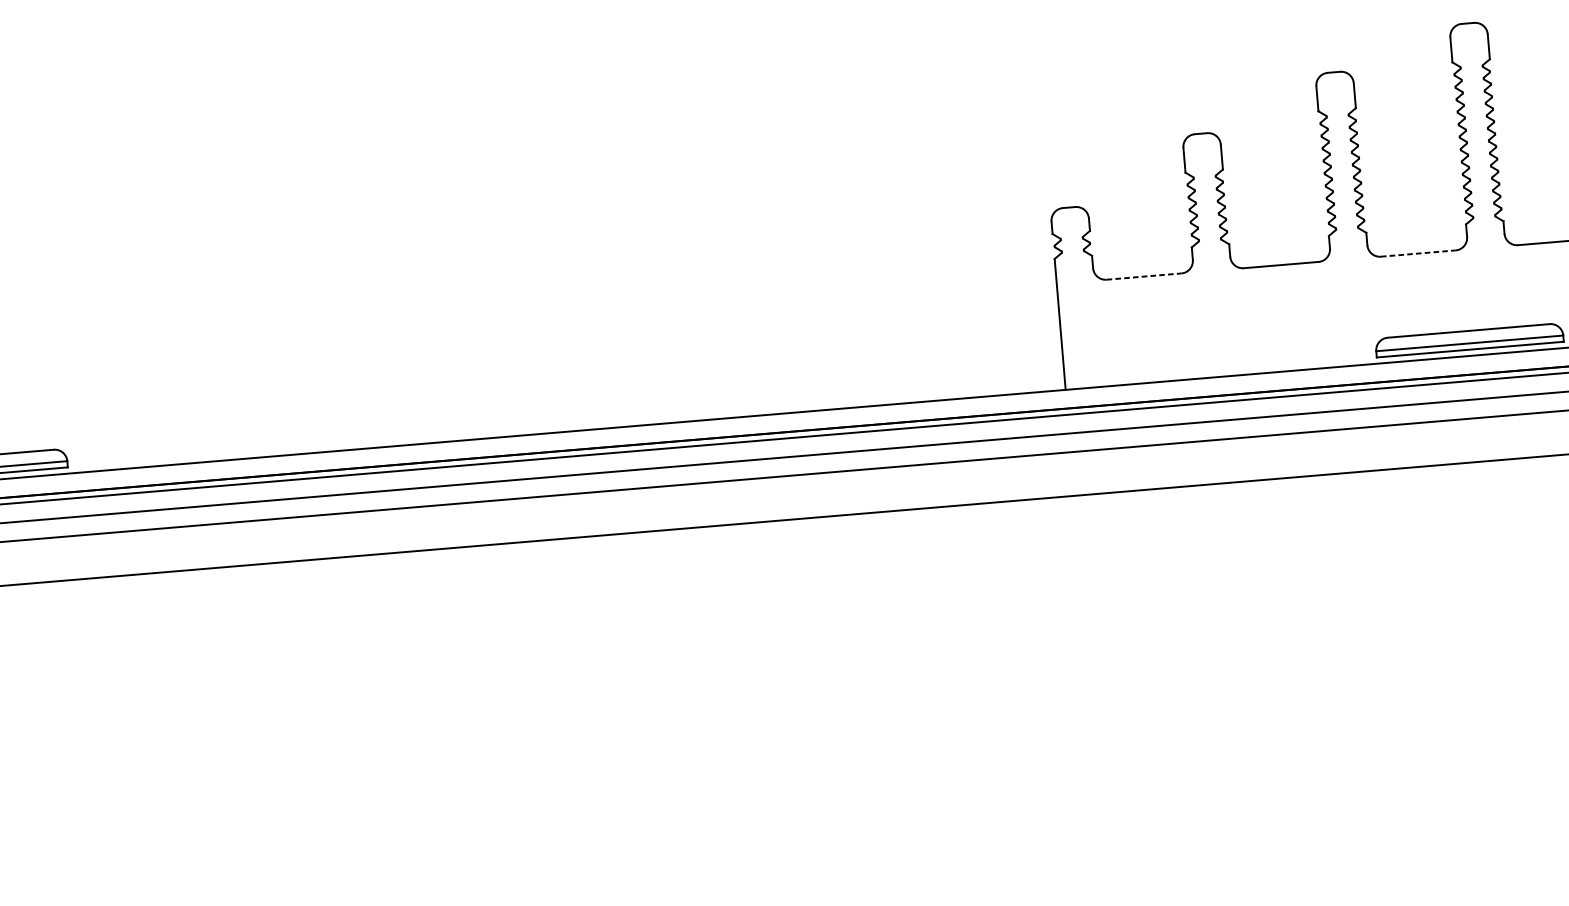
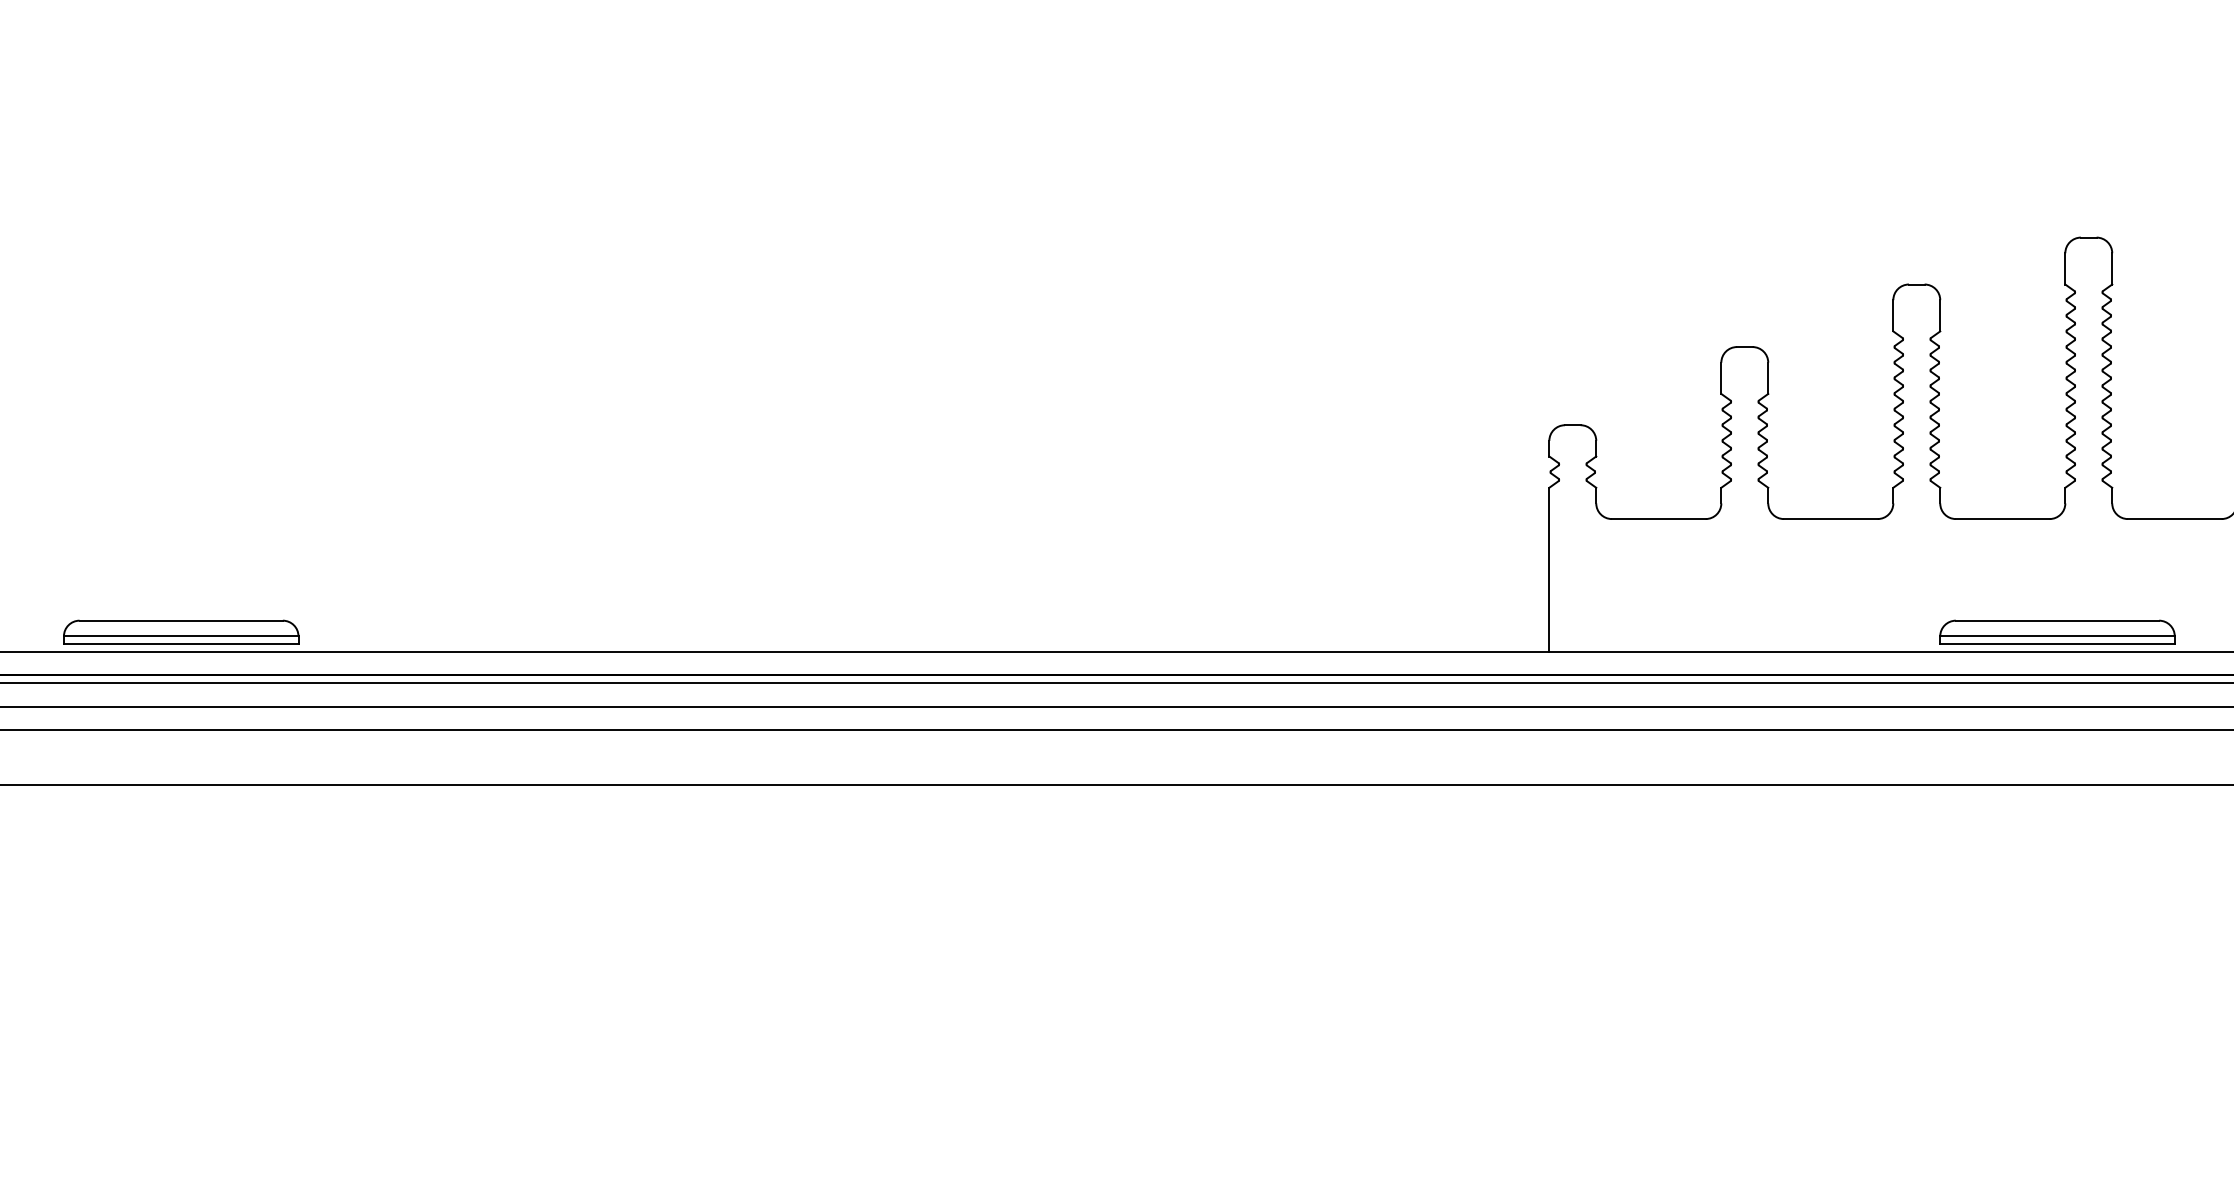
line: (1418, 253) -> (2002, 519), dashed -> solid
line: (1143, 276) -> (1658, 519), dashed -> solid

